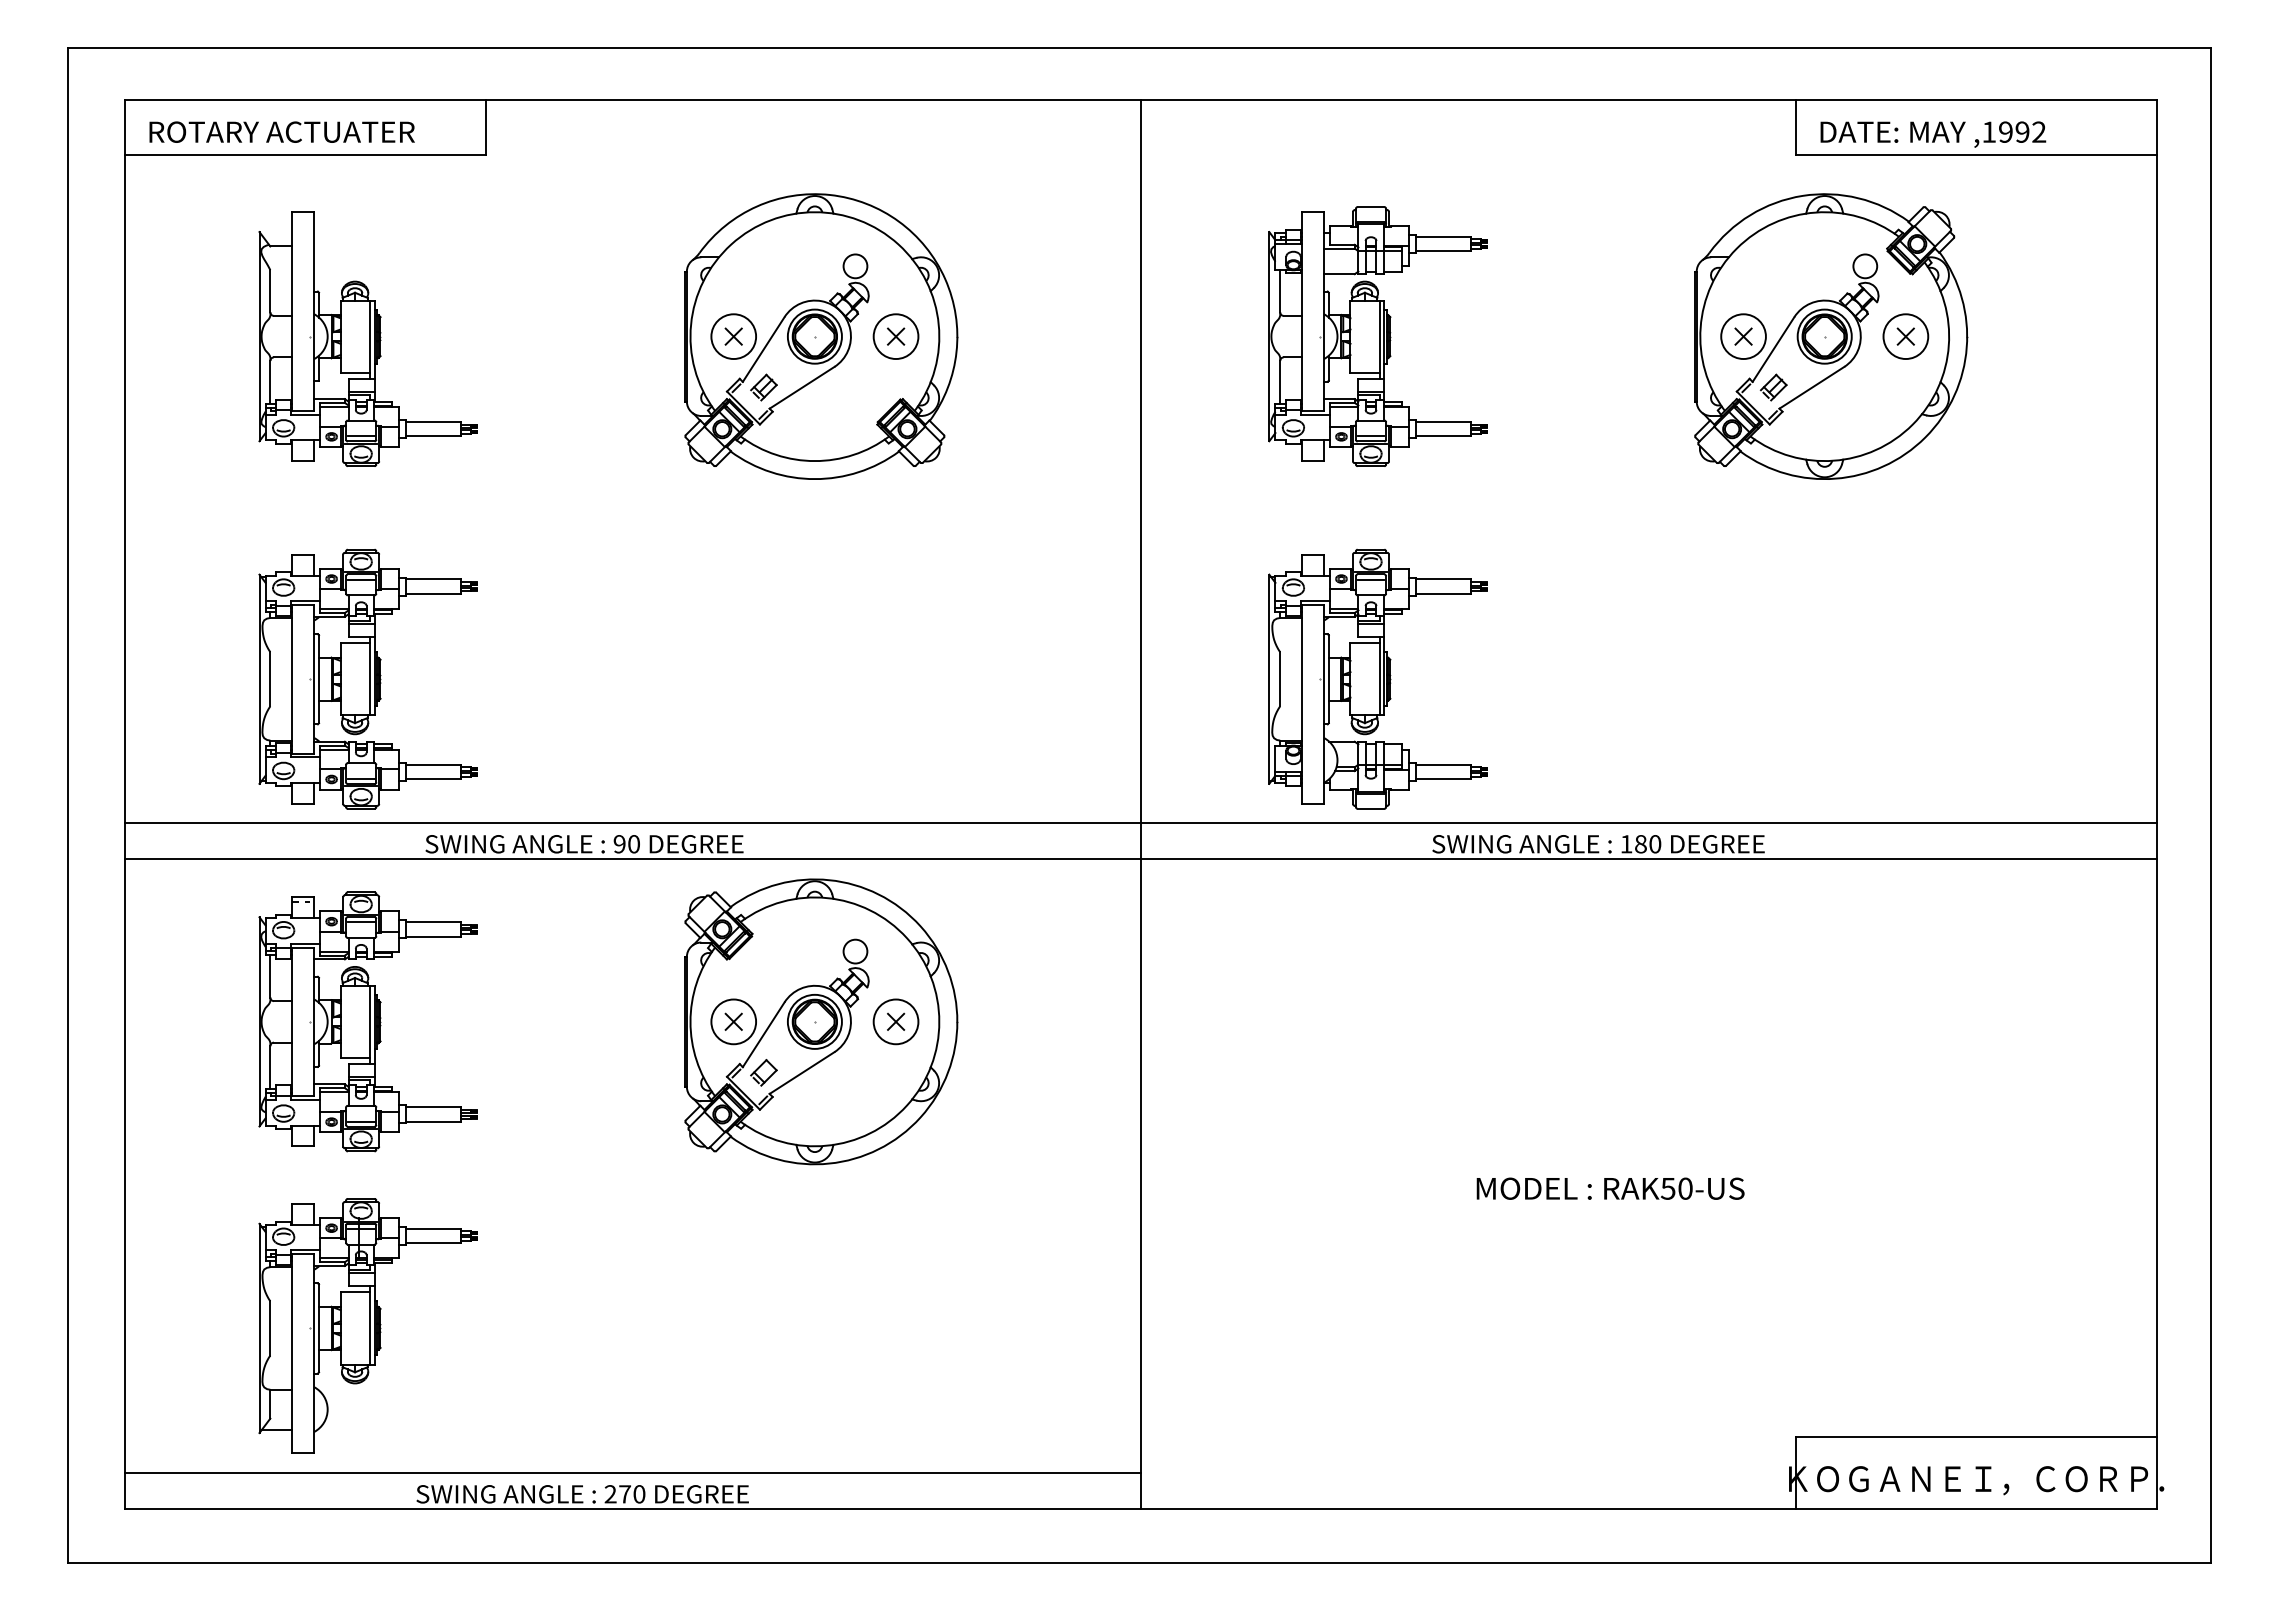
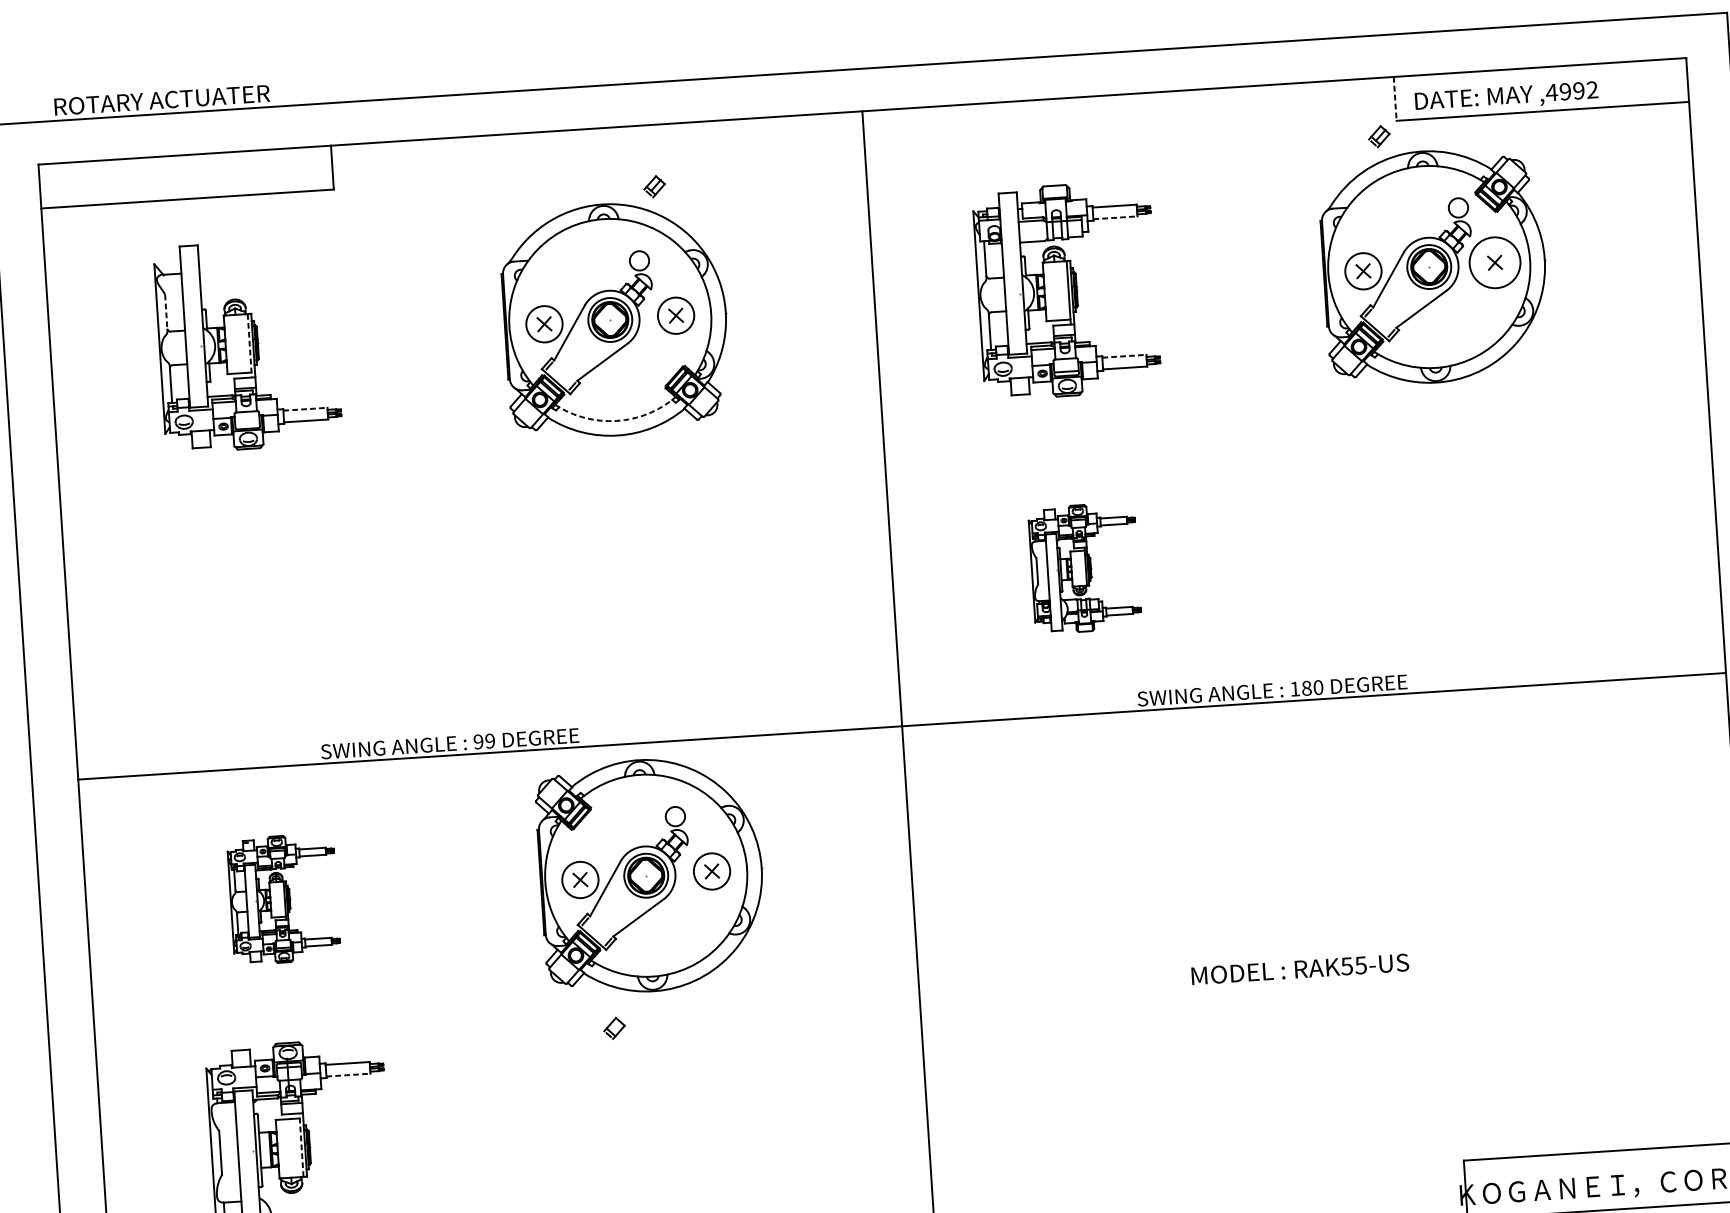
line: (1796, 127) -> (1395, 98), solid -> dashed
text: (281, 131) -> (161, 99), moved
text: (1988, 131) -> (1551, 92), ,1992 -> ,4992
line: (1443, 251) -> (1115, 217), solid -> dashed
line: (270, 291) -> (166, 311), solid -> dashed
circle: (1905, 336) -> (1494, 262), size x1.4
line: (370, 340) -> (250, 346), solid -> dashed
part: (763, 387) -> (654, 186), moved
part: (1773, 387) -> (1379, 136), moved
line: (433, 422) -> (305, 409), solid -> dashed
line: (1443, 422) -> (1124, 356), solid -> dashed
line: (360, 436) -> (246, 424), removed
arc: (814, 461) -> (616, 421), solid -> dashed
part: (367, 678) -> (265, 620), removed
part: (1377, 678) -> (1084, 567), size x0.6
line: (1140, 822) -> (899, 696), removed
text: (633, 844) -> (489, 741), 90 -> 99
part: (367, 1021) -> (283, 898), size x0.6
part: (763, 1072) -> (614, 1028), moved
text: (1685, 1188) -> (1361, 965), RAK50-US -> RAK55-US
line: (433, 1243) -> (348, 1075), solid -> dashed
line: (370, 1324) -> (301, 1144), solid -> dashed

